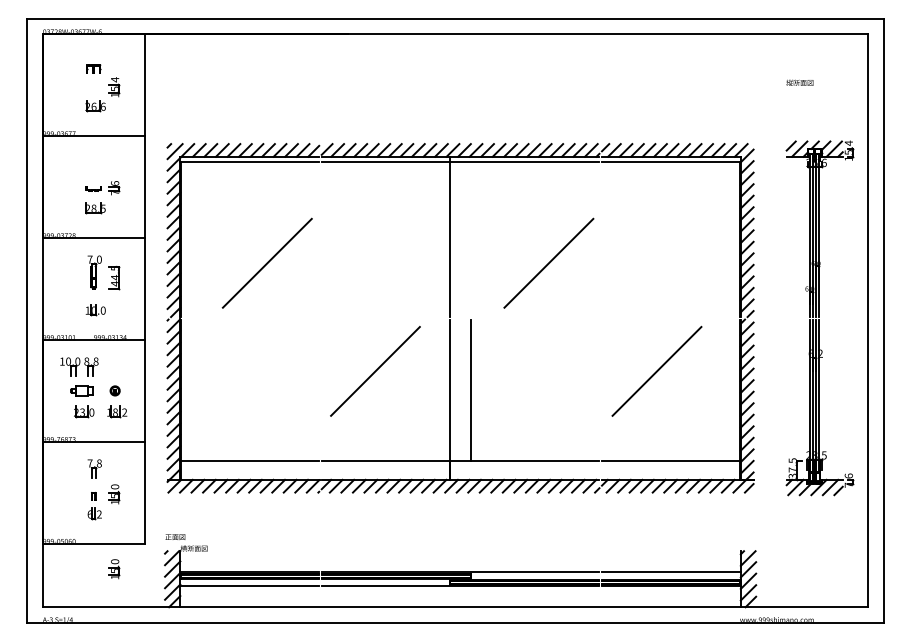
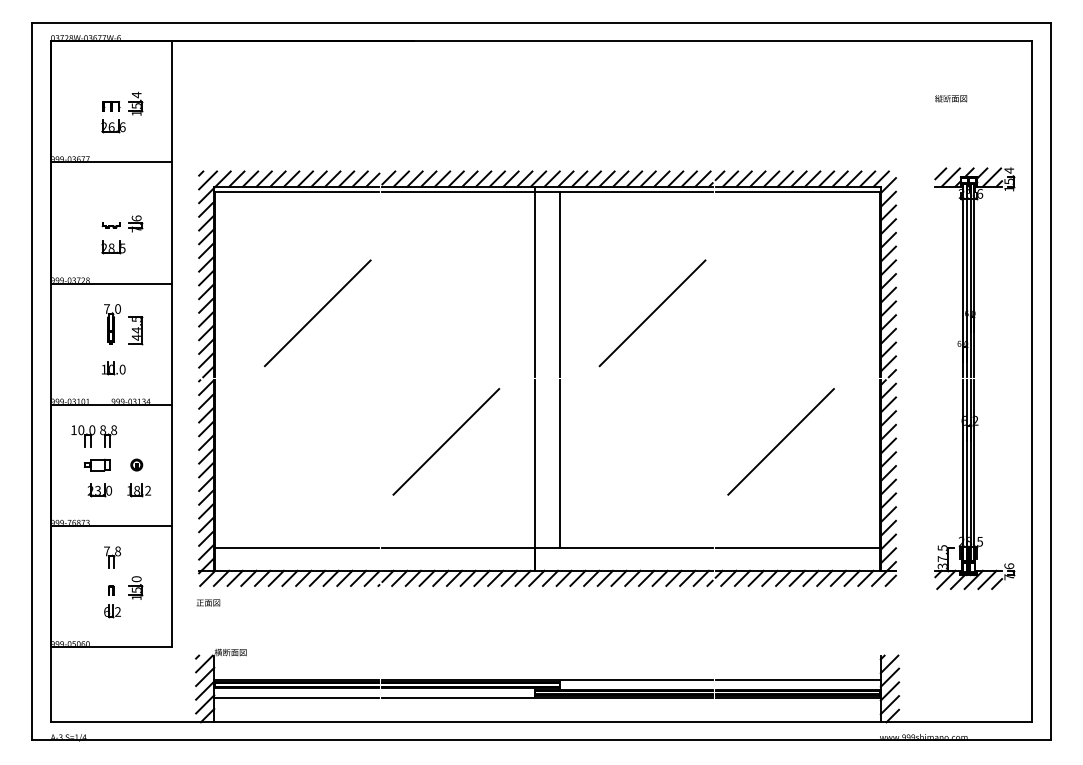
part: (93, 69) -> (111, 106), moved
line: (470, 239) -> (559, 284), added
text: (175, 536) -> (208, 602), moved
part: (114, 568) -> (135, 676), removed

